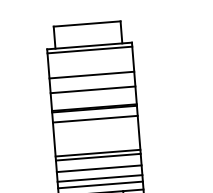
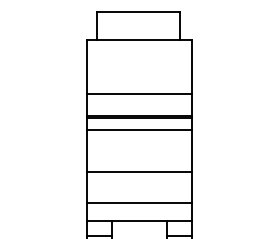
line: (89, 49) -> (139, 44), removed
line: (91, 75) -> (139, 75), removed
line: (98, 157) -> (139, 177), removed
line: (99, 168) -> (139, 191), removed
line: (100, 185) -> (139, 211), removed

